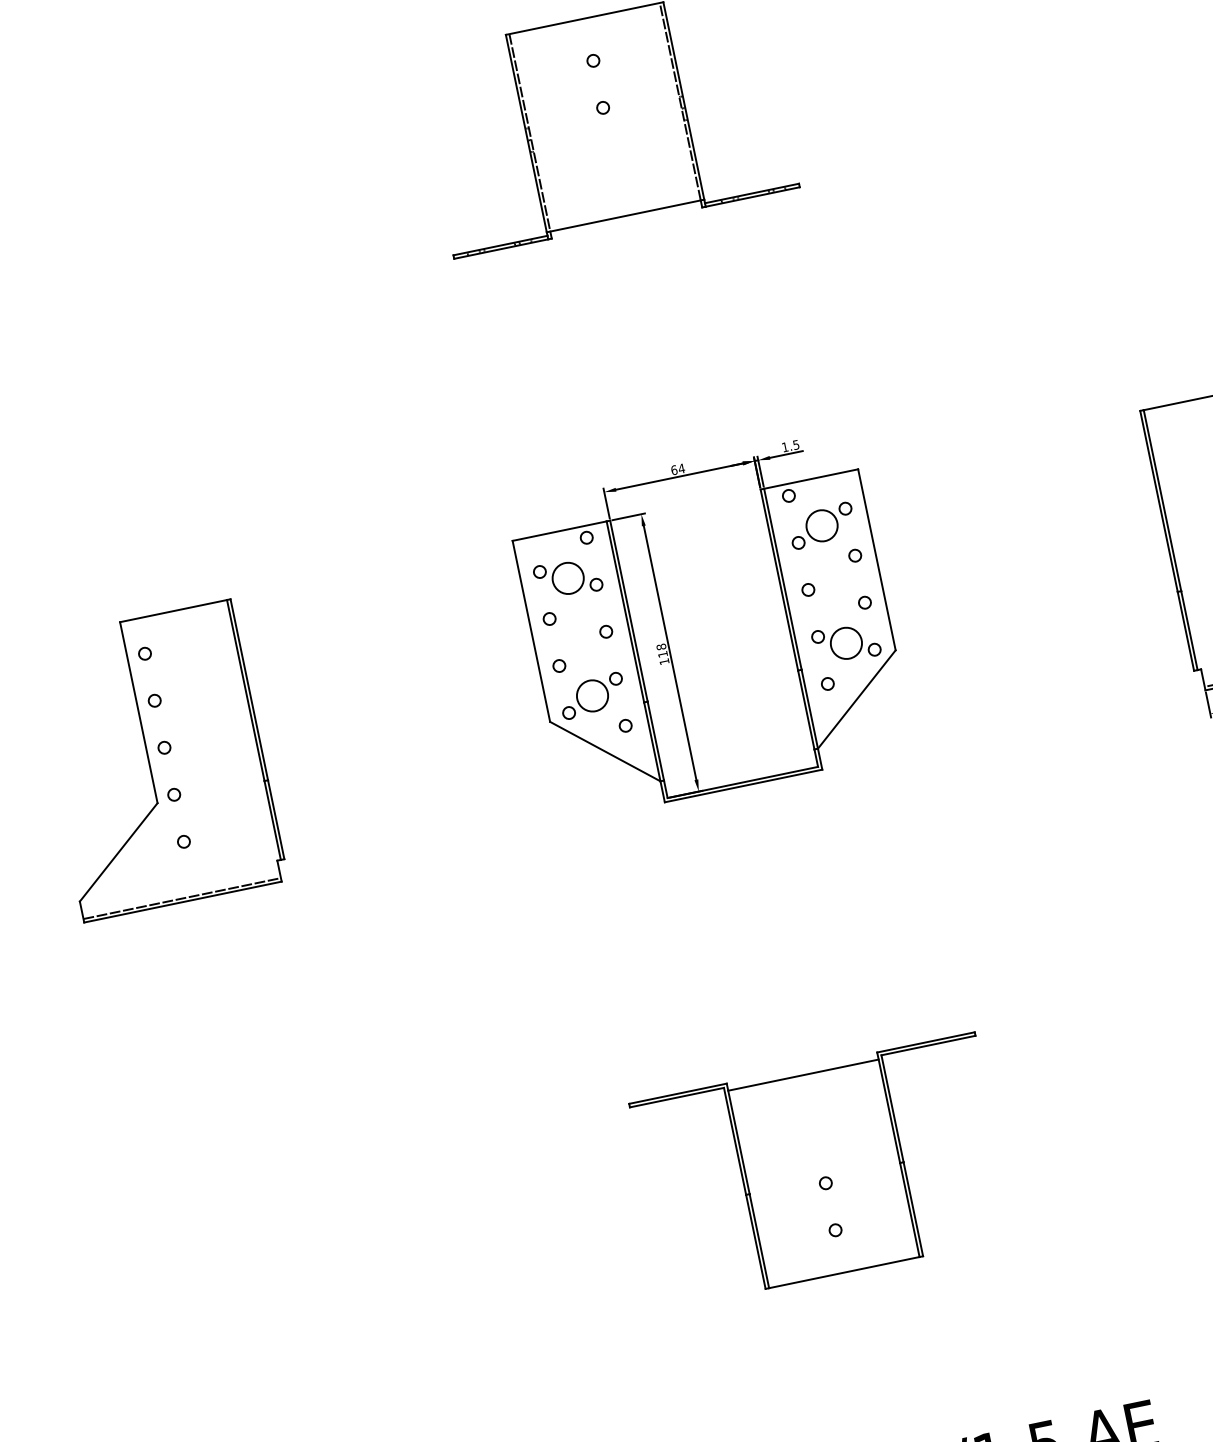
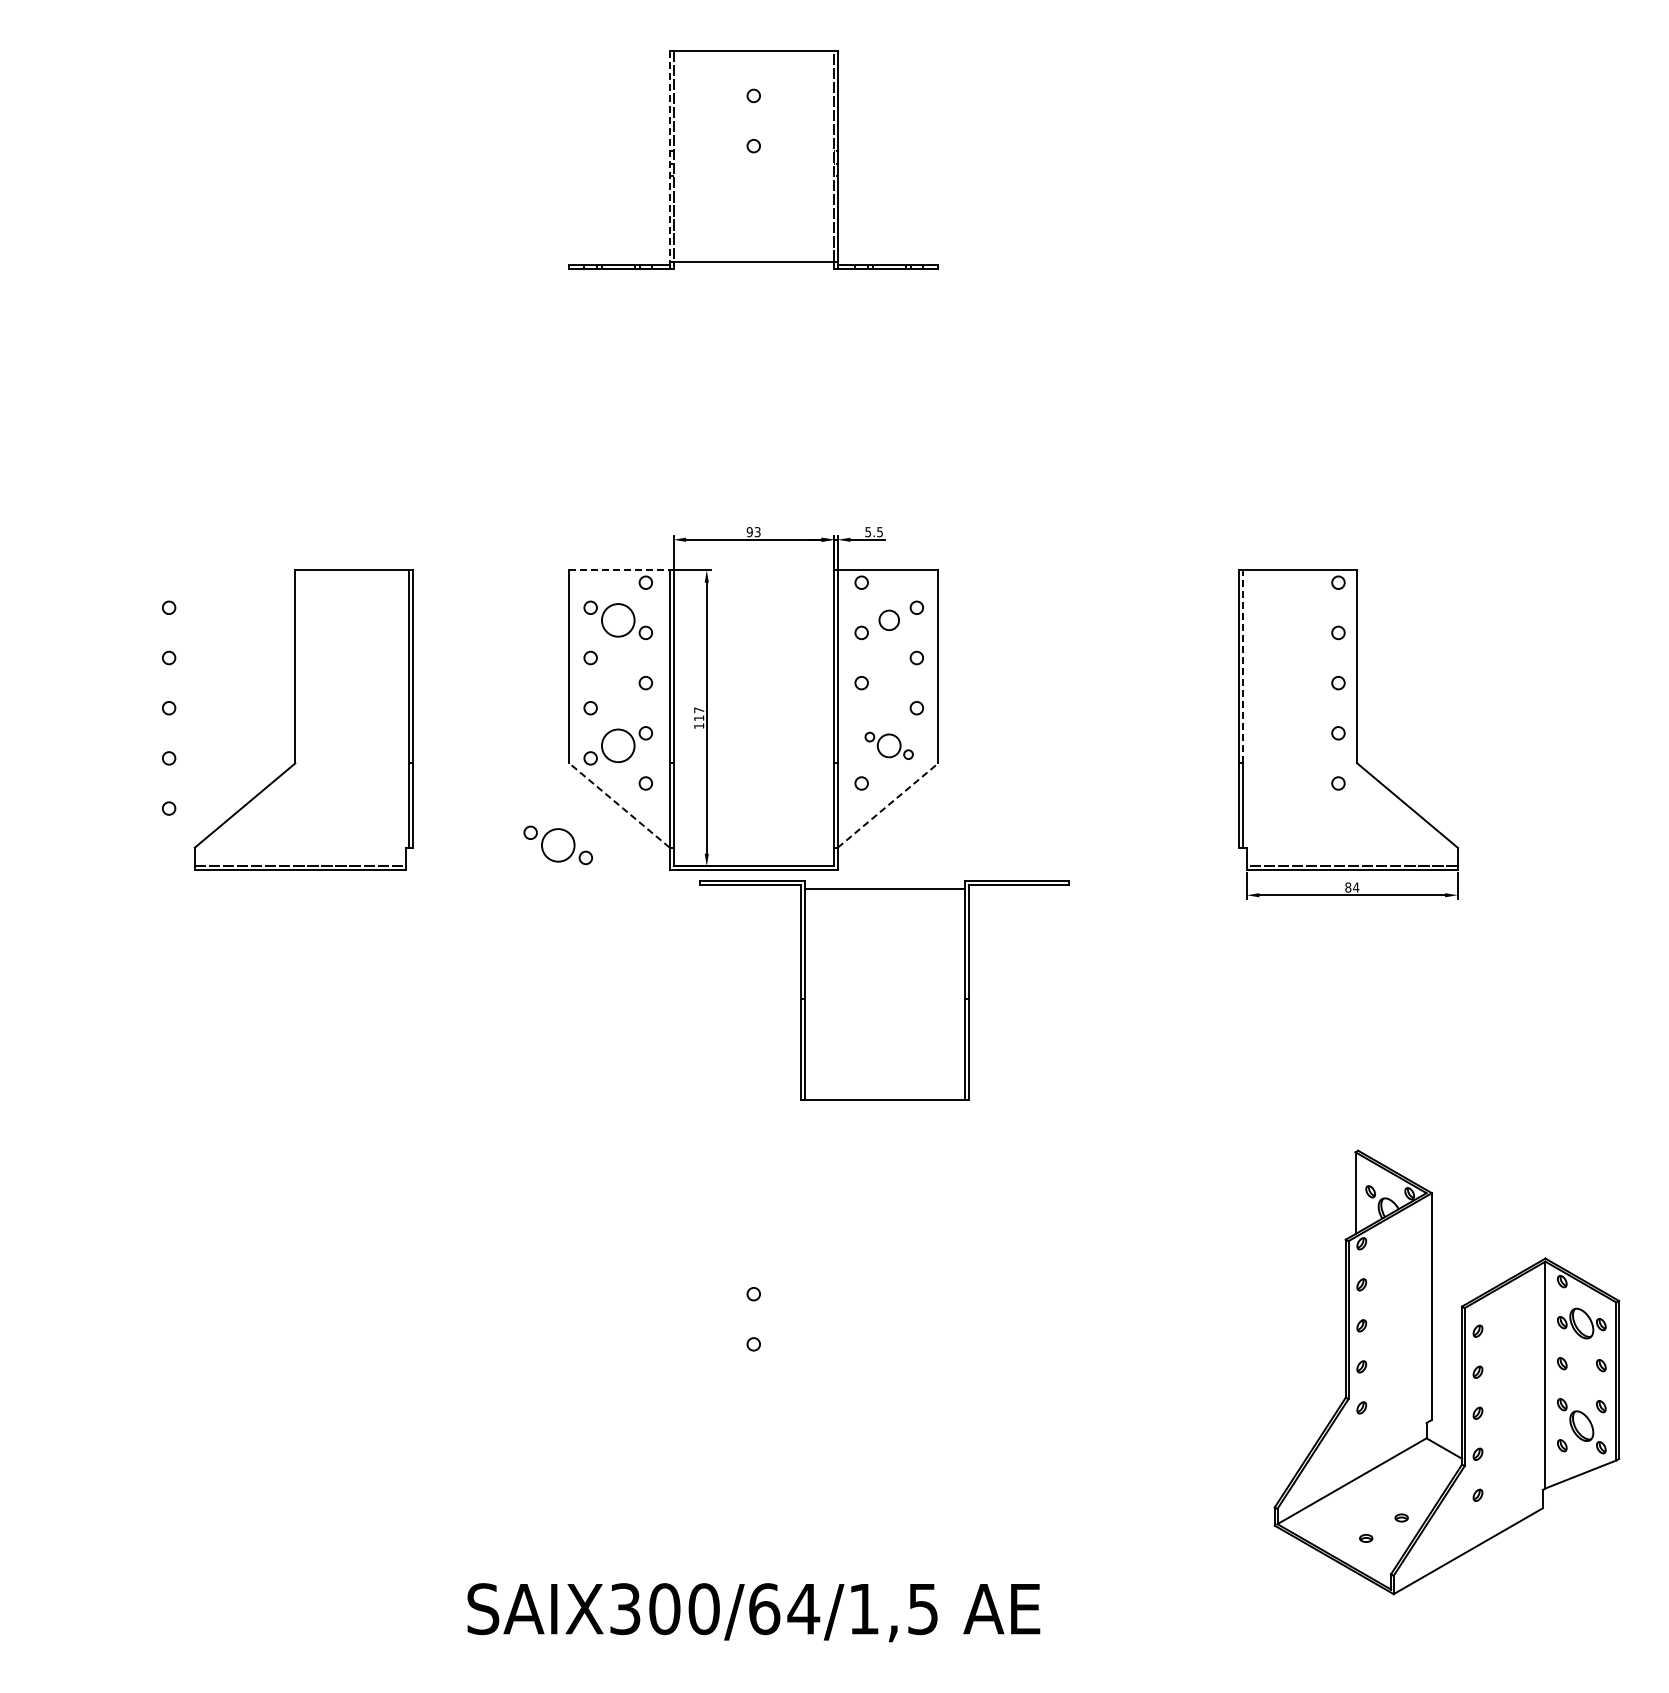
line: (526, 133) -> (669, 156), solid -> dashed
text: (784, 447) -> (867, 532), 1.5 -> 5.5
text: (677, 469) -> (753, 532), 64 -> 93
line: (1162, 500) -> (1243, 666), solid -> dashed
circle: (821, 526) -> (888, 620), size x0.6
line: (560, 531) -> (620, 570), solid -> dashed
part: (845, 643) -> (888, 745), size x0.7
text: (661, 647) -> (699, 710), 118 -> 117
line: (857, 699) -> (888, 805), solid -> dashed
line: (605, 751) -> (619, 805), solid -> dashed
part: (156, 760) -> (303, 719), moved
part: (554, 801) -> (557, 845), added
part: (822, 1170) -> (884, 990), moved

